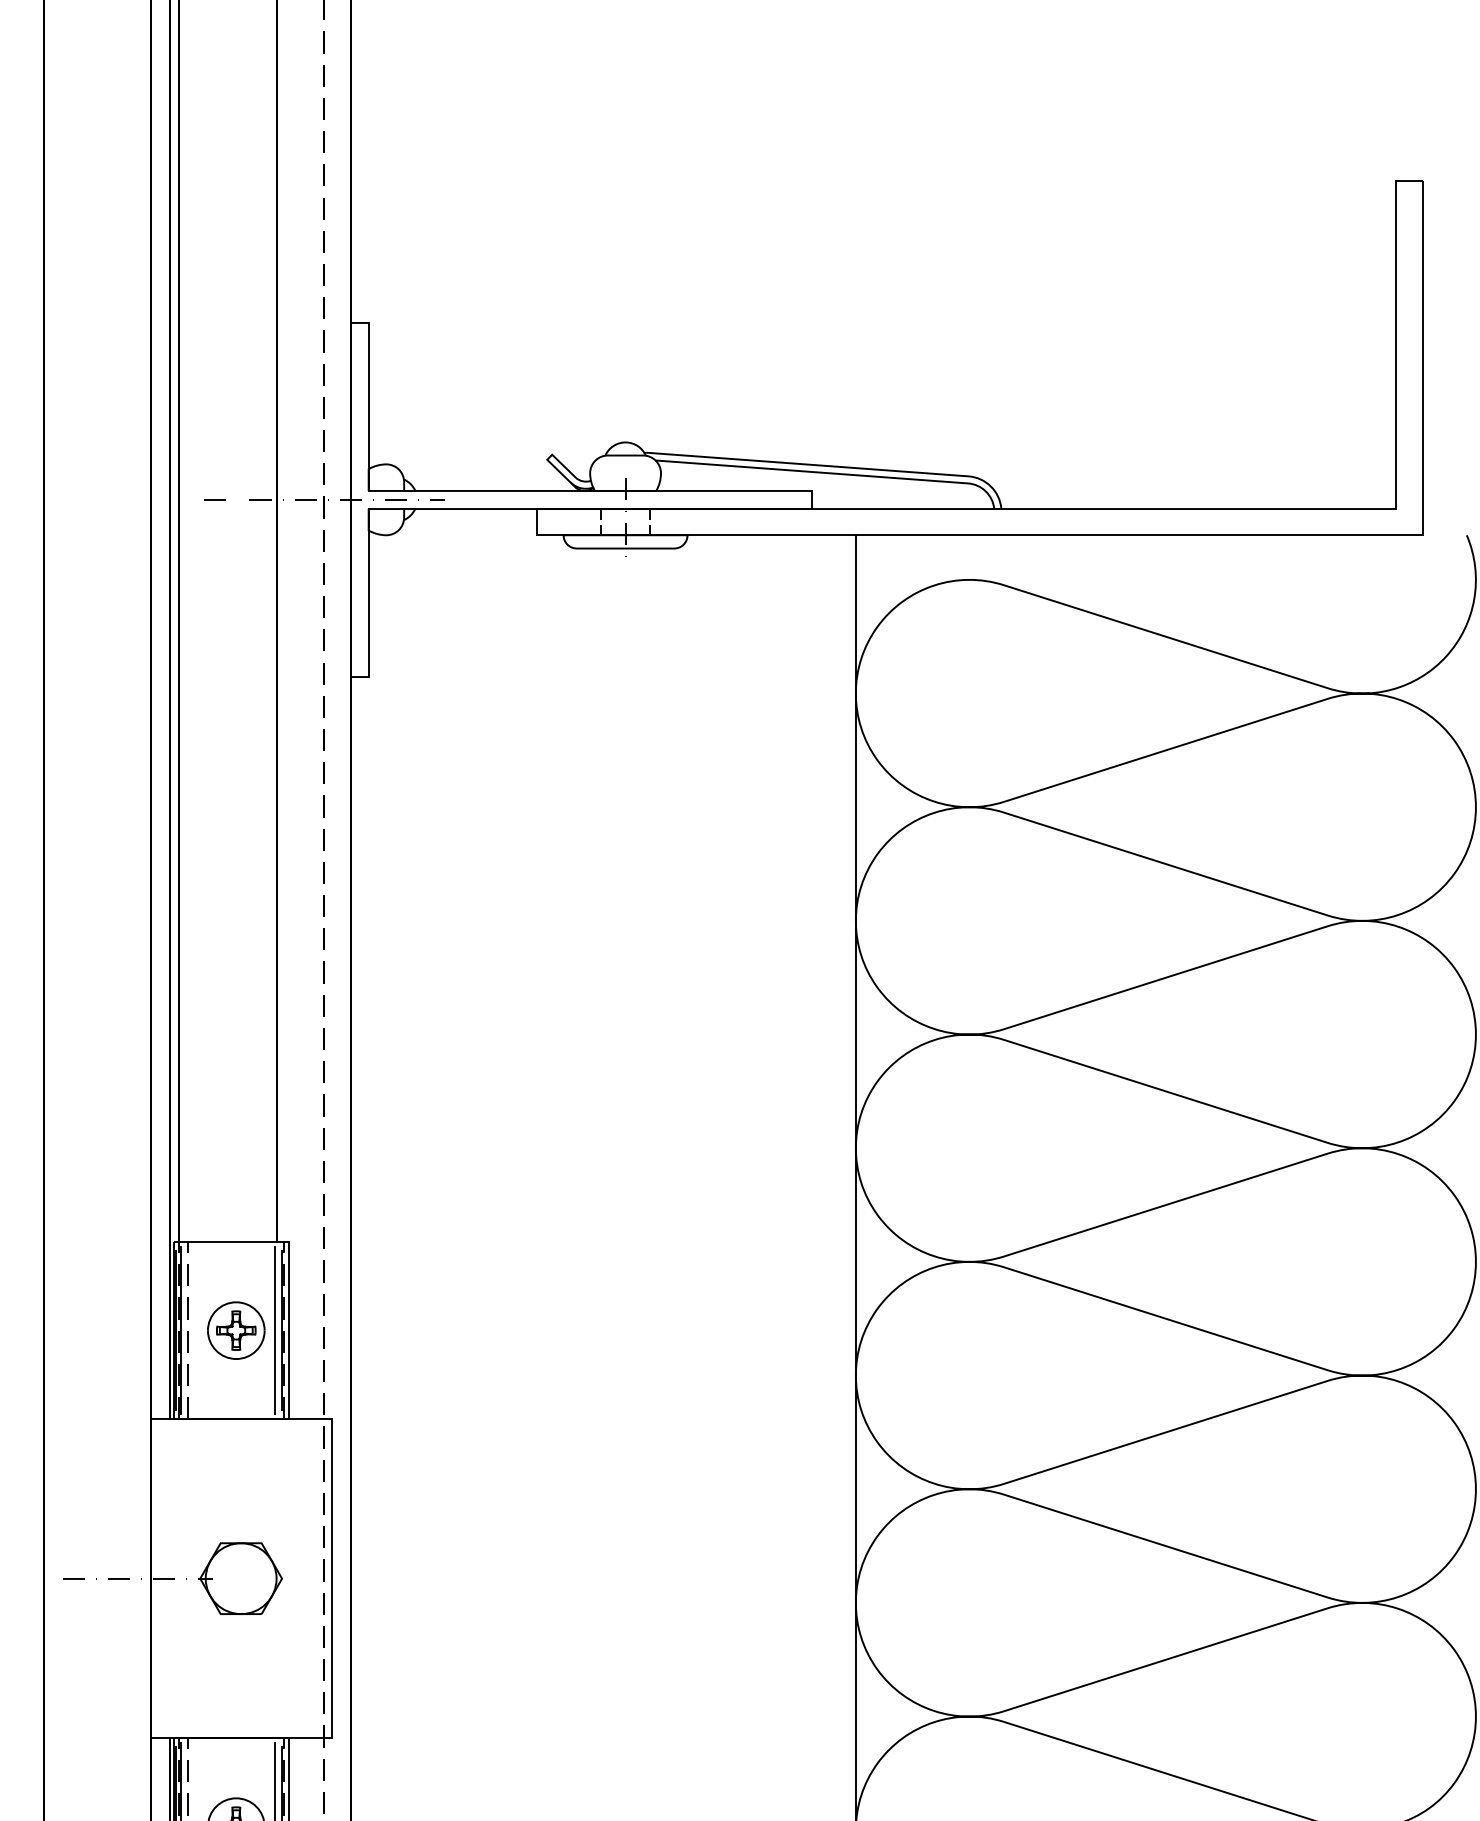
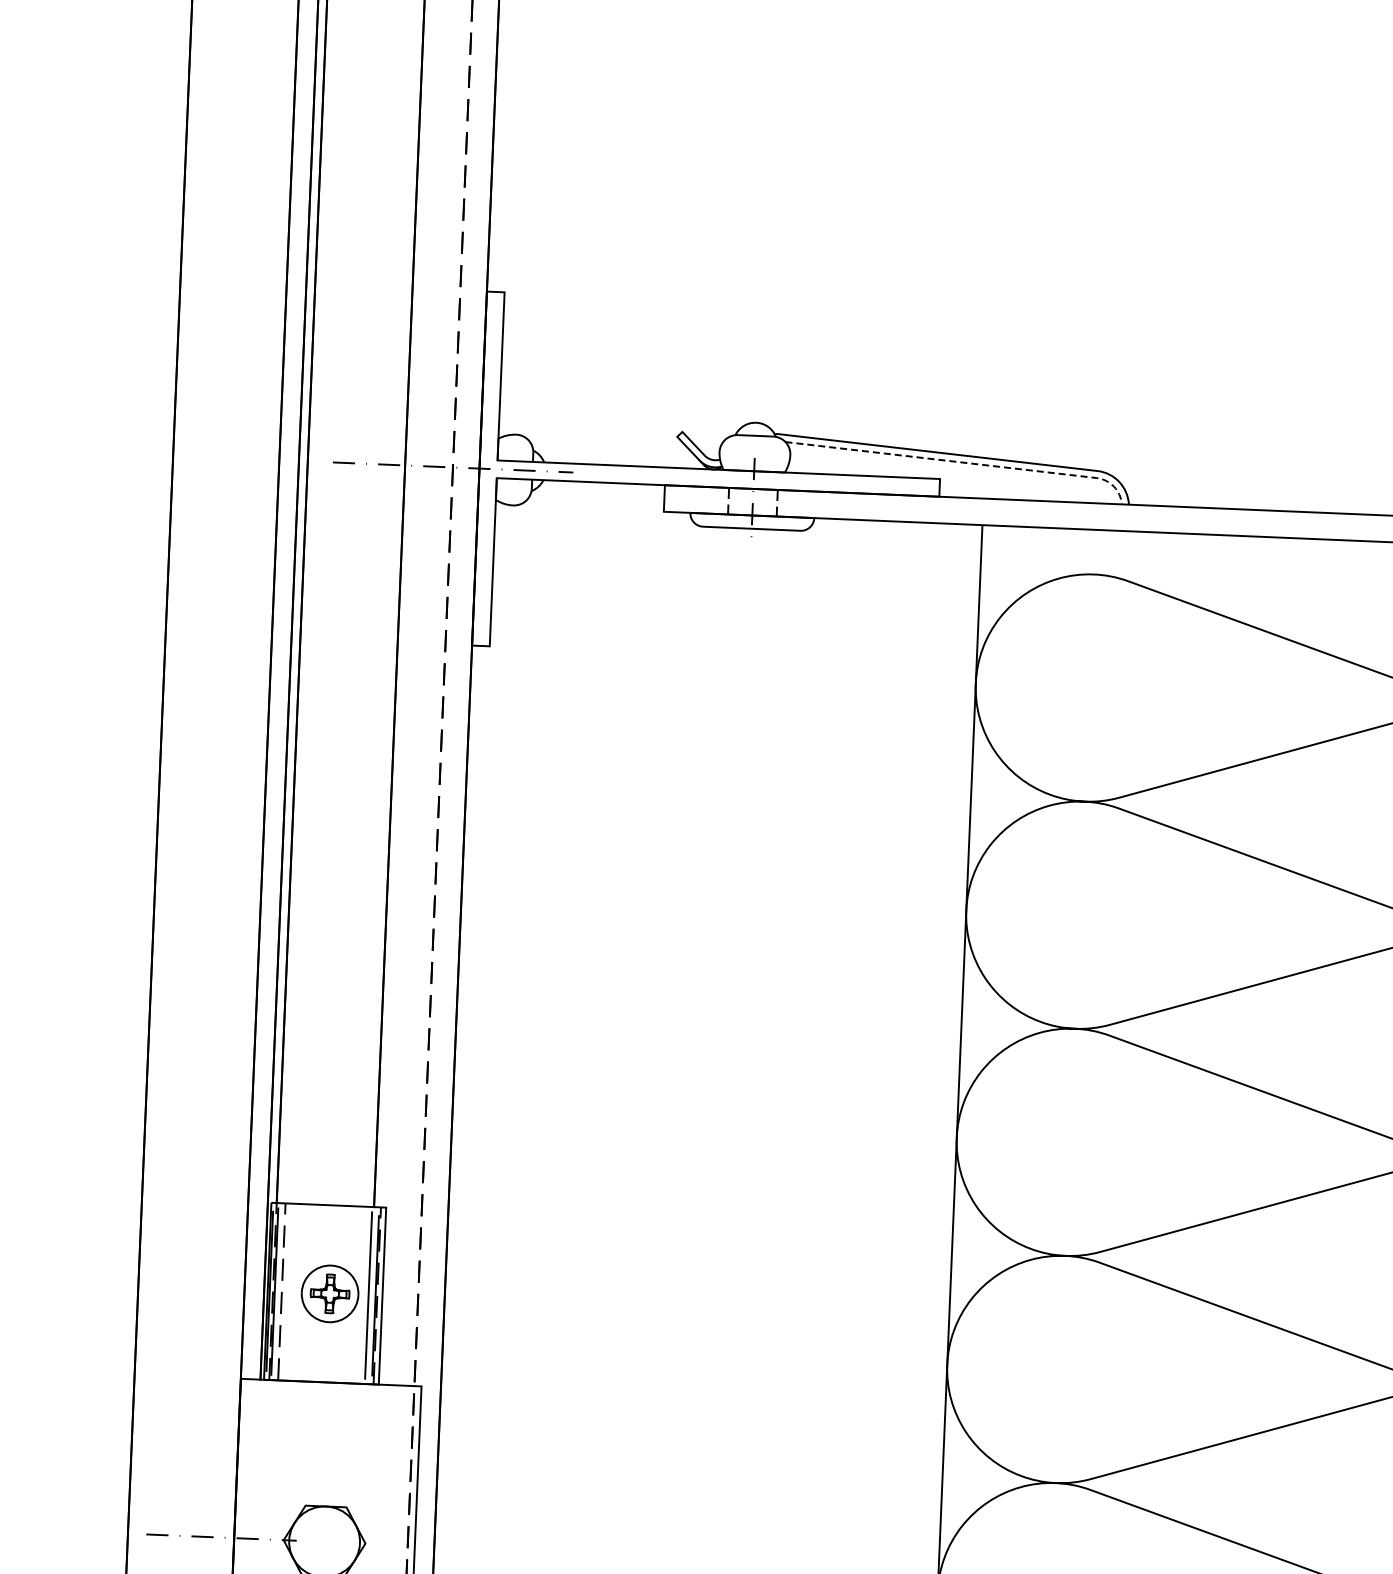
line: (835, 473) -> (964, 462), solid -> dashed

